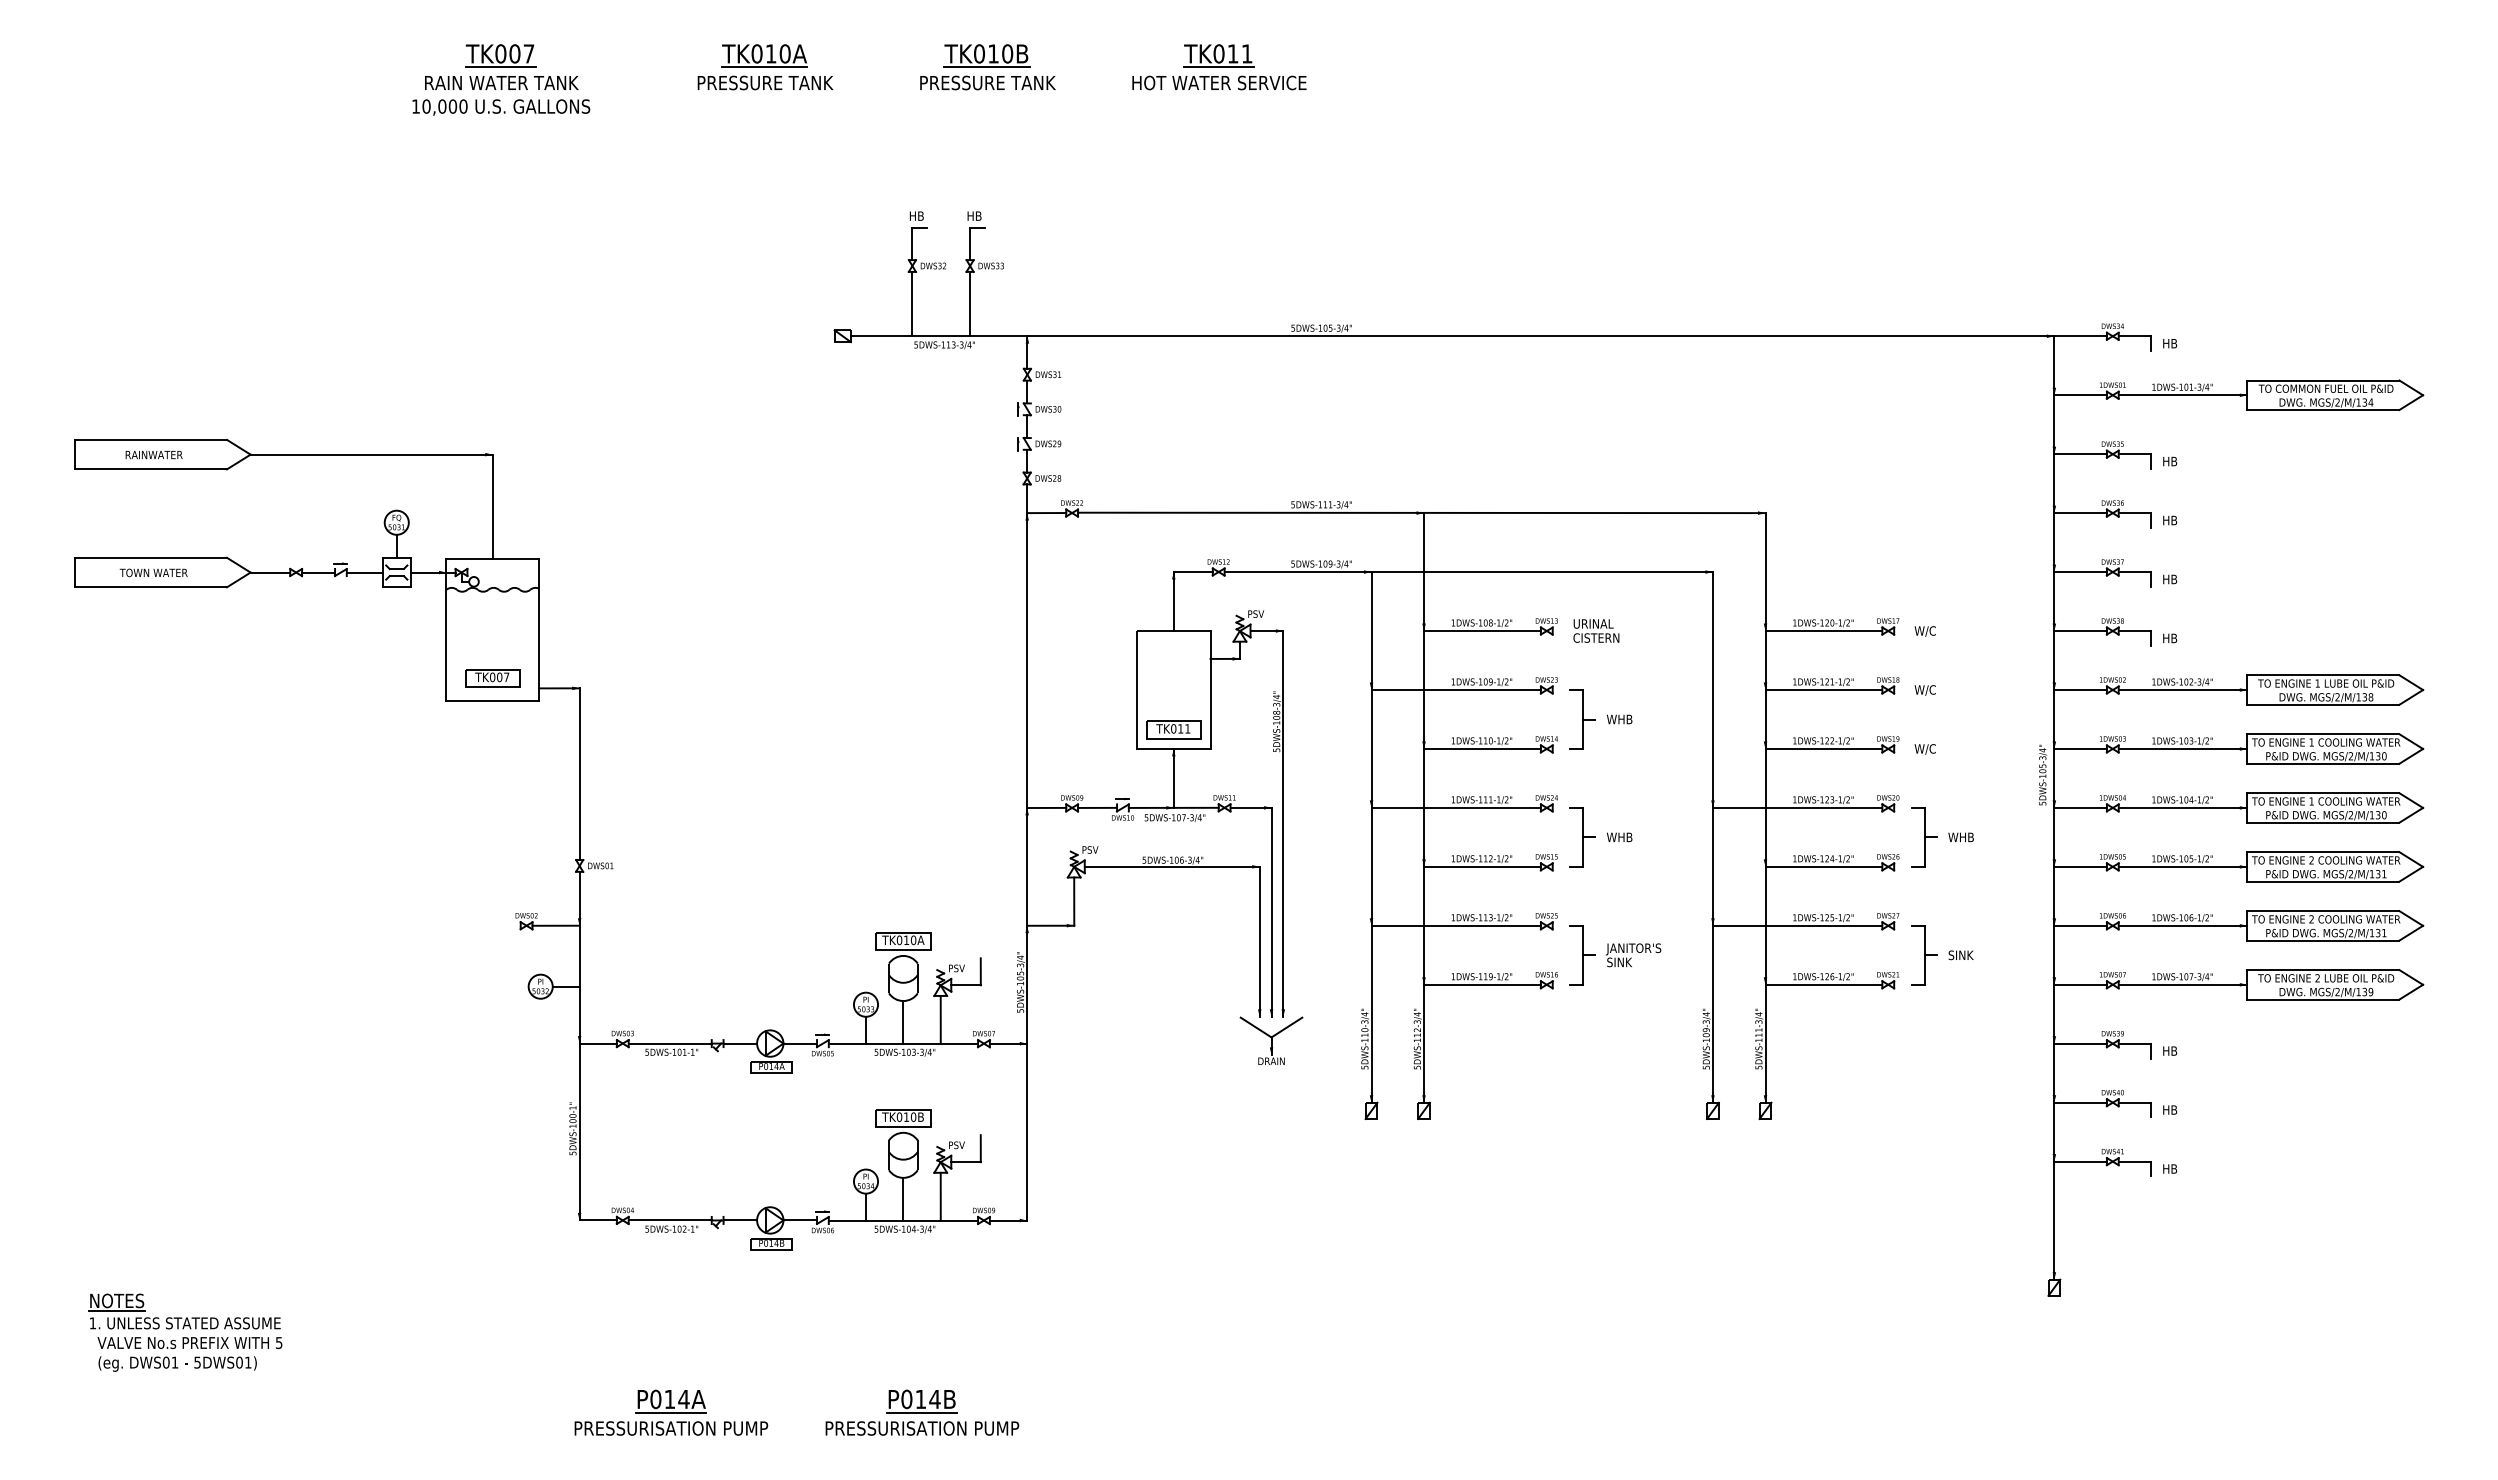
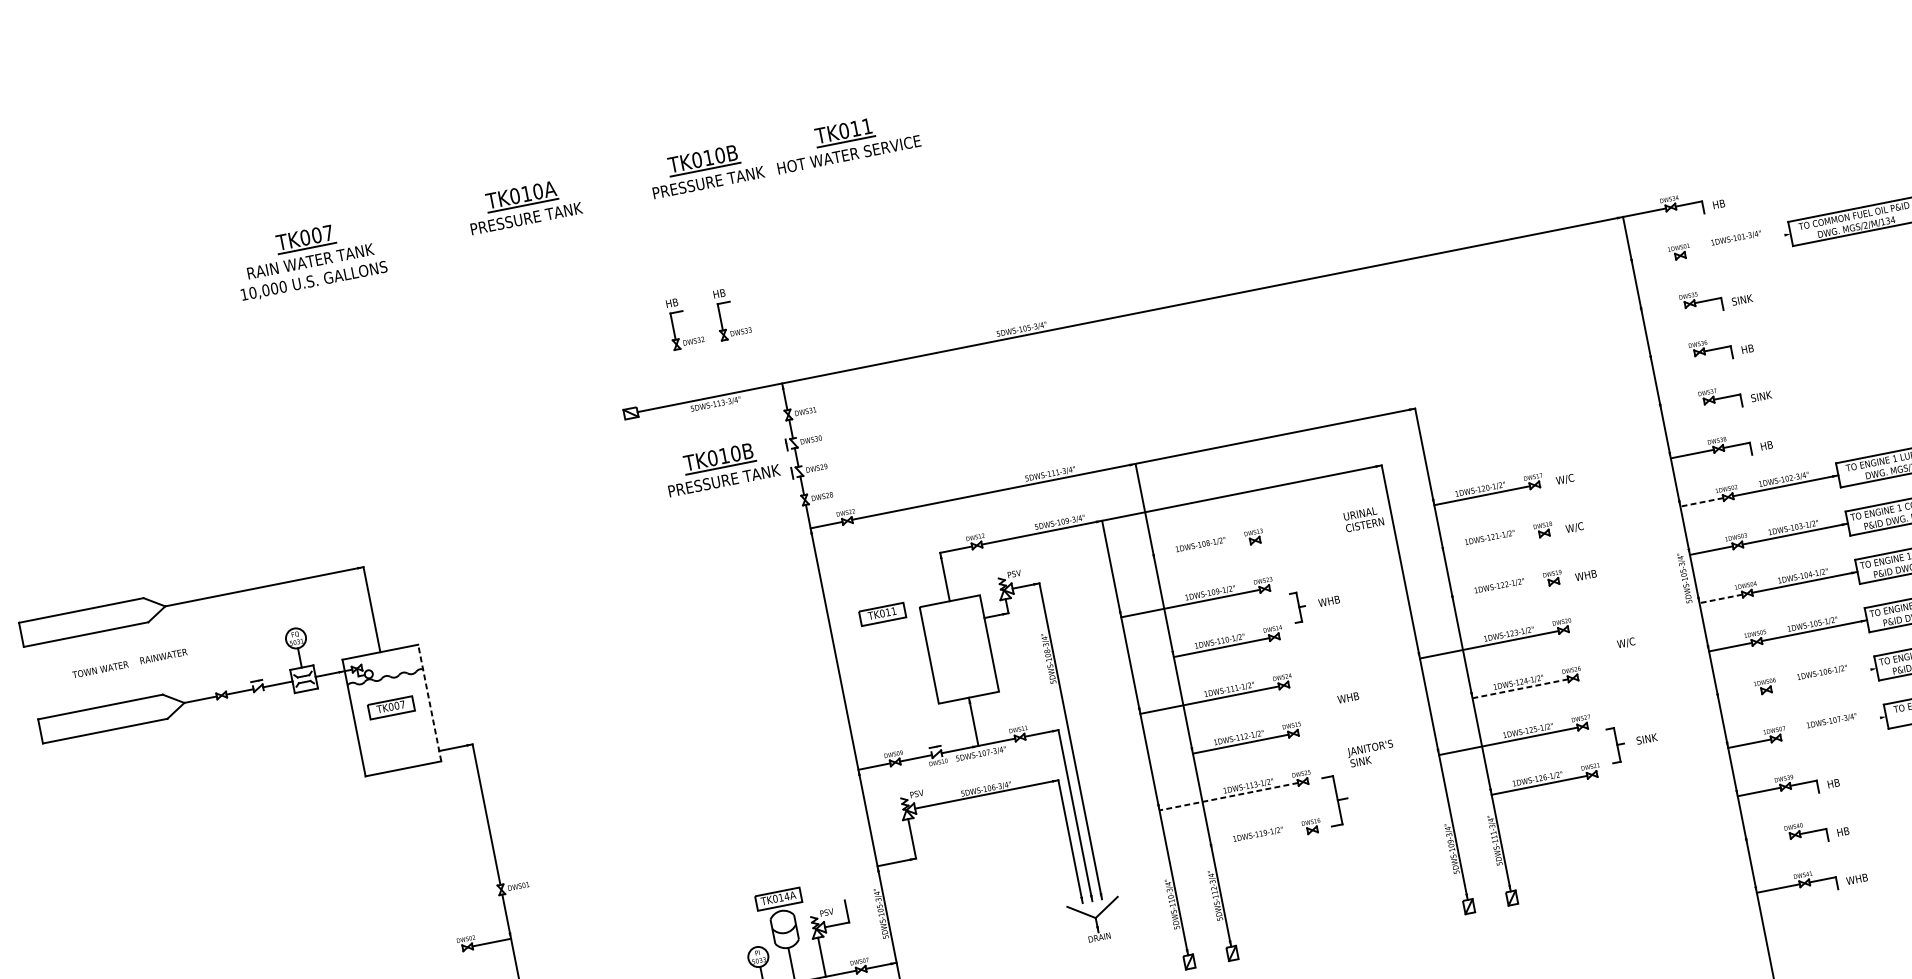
part: (1219, 67) -> (846, 142), moved
line: (912, 303) -> (682, 375), removed
line: (970, 303) -> (730, 365), removed
line: (2080, 395) -> (1654, 261), removed
line: (2182, 395) -> (1737, 244), removed
part: (936, 421) -> (721, 468), added
line: (2080, 454) -> (1663, 309), removed
text: (153, 455) -> (163, 656), moved
text: (2174, 461) -> (1741, 300), HB -> SINK
line: (2080, 513) -> (1673, 357), removed
text: (153, 572) -> (100, 669), moved
line: (2080, 572) -> (1682, 406), removed
text: (2174, 579) -> (1760, 396), HB -> SINK
line: (538, 629) -> (429, 702), solid -> dashed
text: (1596, 630) -> (1363, 518), moved
line: (1482, 631) -> (1202, 551), removed
part: (492, 678) -> (391, 707), moved
line: (1823, 689) -> (1491, 543), removed
line: (2080, 689) -> (1701, 502), solid -> dashed
part: (1582, 719) -> (1298, 607), size x0.6
part: (1173, 729) -> (882, 614), moved
line: (1823, 748) -> (1500, 591), removed
text: (1932, 749) -> (1590, 575), W/C -> WHB
line: (2080, 807) -> (1720, 598), solid -> dashed
part: (1582, 837) -> (1317, 703), removed
part: (1924, 837) -> (1597, 648), removed
text: (1966, 837) -> (1632, 641), WHB -> W/C
line: (1823, 866) -> (1519, 688), solid -> dashed
line: (1456, 925) -> (1229, 796), solid -> dashed
line: (2080, 925) -> (1739, 695), removed
line: (2182, 925) -> (1823, 678), removed
text: (913, 940) -> (786, 896), TK010A -> TK014A
text: (1633, 955) -> (1371, 753), moved
part: (1924, 955) -> (1617, 745), size x0.7
line: (1482, 984) -> (1259, 840), removed
line: (2182, 984) -> (1833, 727), removed
line: (2080, 1102) -> (1768, 840), removed
text: (2174, 1168) -> (1856, 878), HB -> WHB

